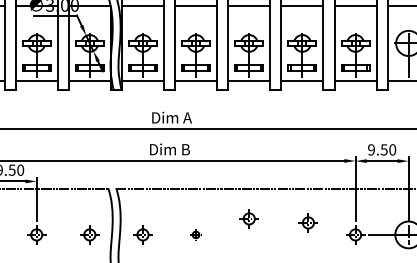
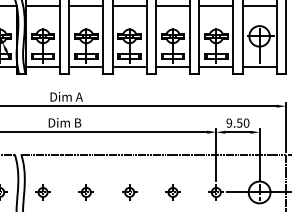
part: (248, 218) -> (129, 192), moved
part: (307, 222) -> (172, 192), moved
part: (195, 234) -> (85, 192), size x1.67

